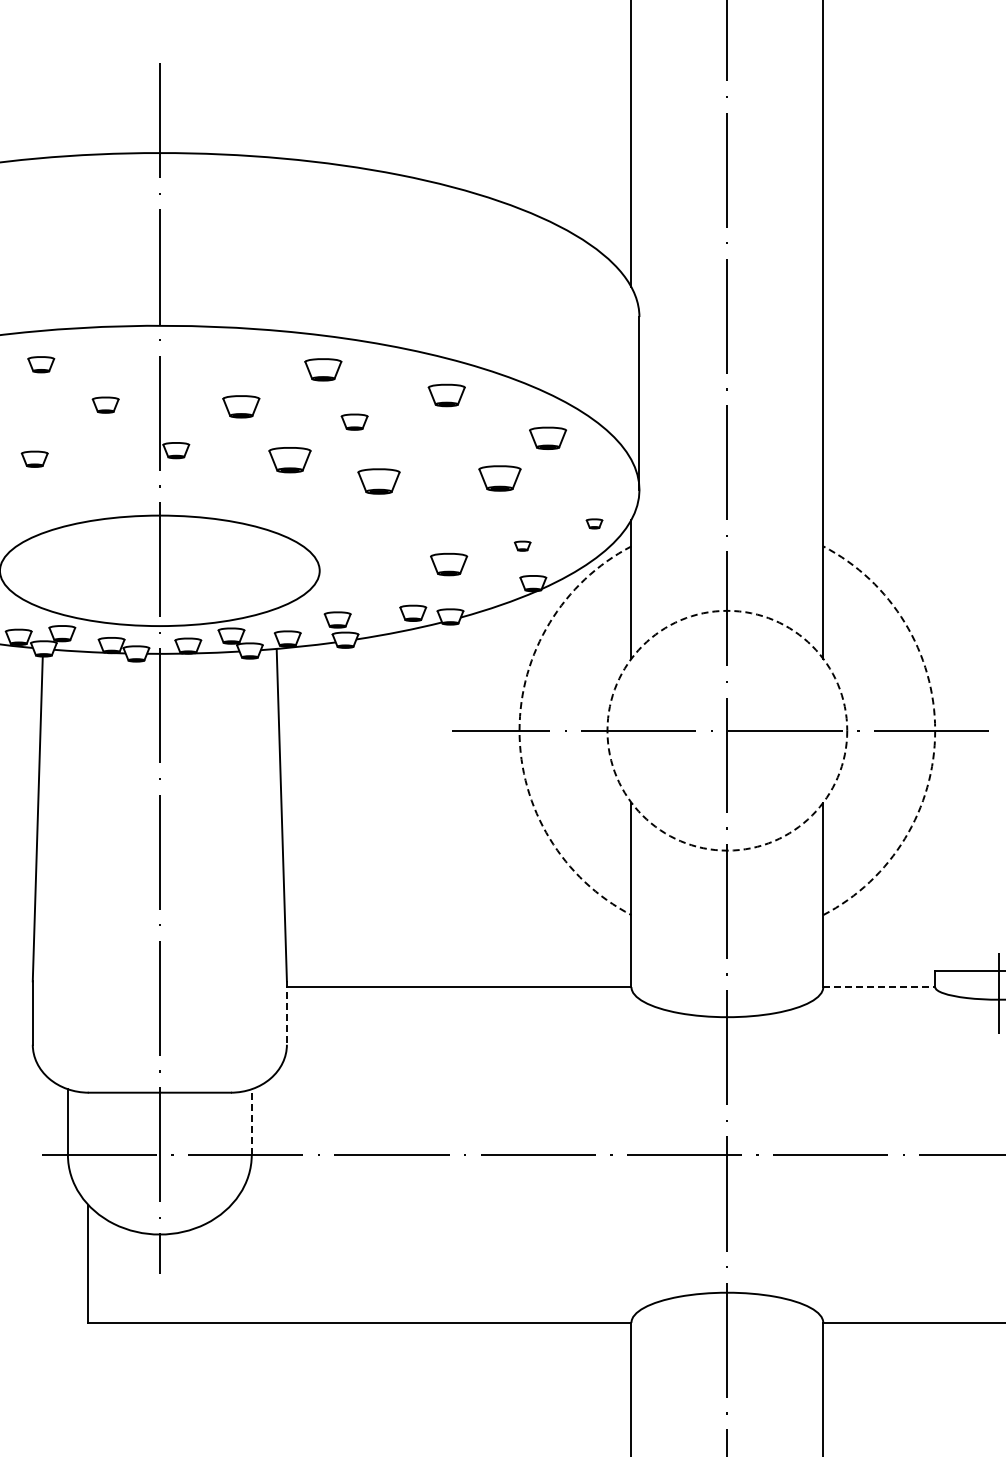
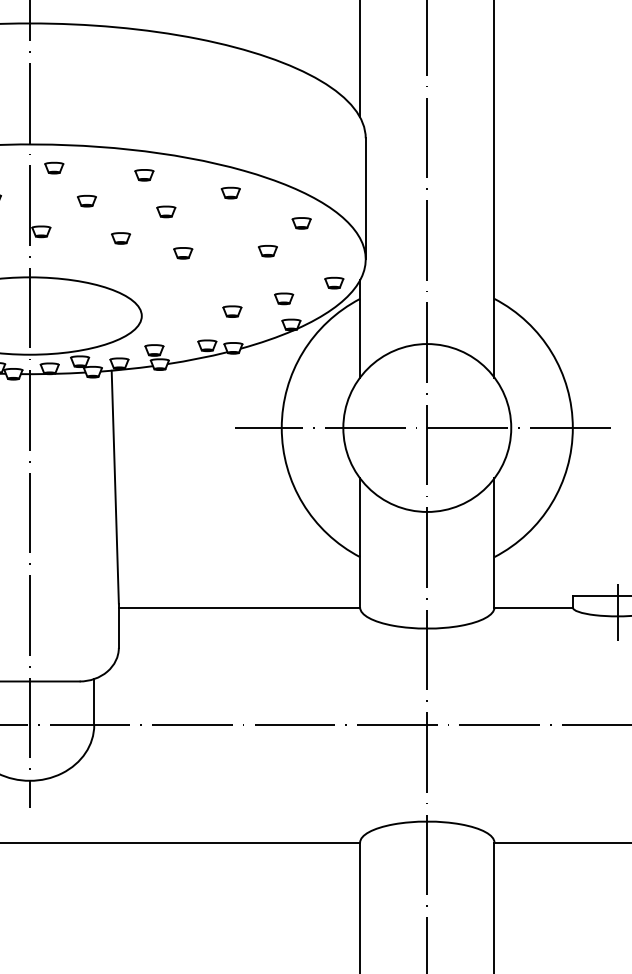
part: (194, 359) -> (54, 168), added
part: (323, 369) -> (144, 175), size x0.71
part: (446, 394) -> (230, 192), size x0.71
part: (241, 406) -> (87, 200), size x0.71
part: (547, 438) -> (301, 223), size x0.71
part: (289, 459) -> (120, 238), size x0.62
part: (499, 477) -> (267, 250), size x0.62
part: (378, 480) -> (182, 252), size x0.62
part: (594, 523) -> (334, 282), size x1.67
part: (522, 545) -> (283, 298), size x1.67
part: (448, 564) -> (232, 311), size x0.71
arc: (519, 730) -> (281, 427), dashed -> solid
circle: (727, 730) -> (427, 427), dashed -> solid
arc: (935, 730) -> (573, 427), dashed -> solid
line: (879, 987) -> (533, 607), dashed -> solid
line: (286, 1013) -> (118, 626), dashed -> solid
line: (251, 1122) -> (94, 702), dashed -> solid

